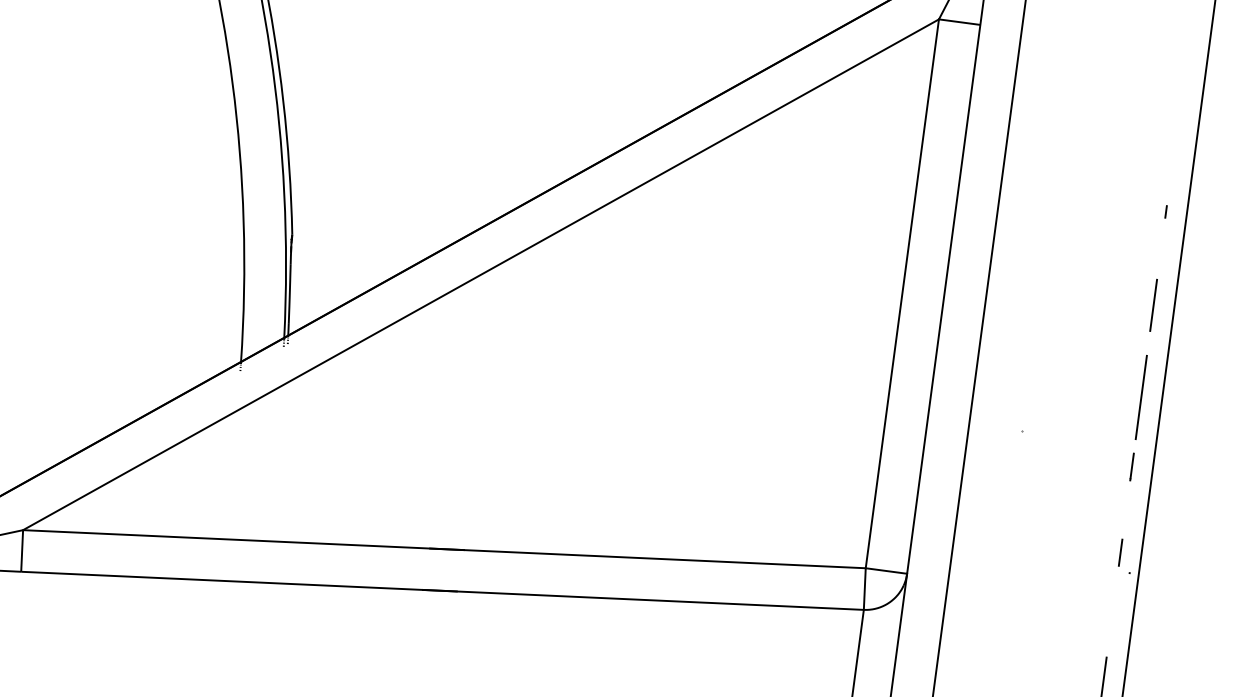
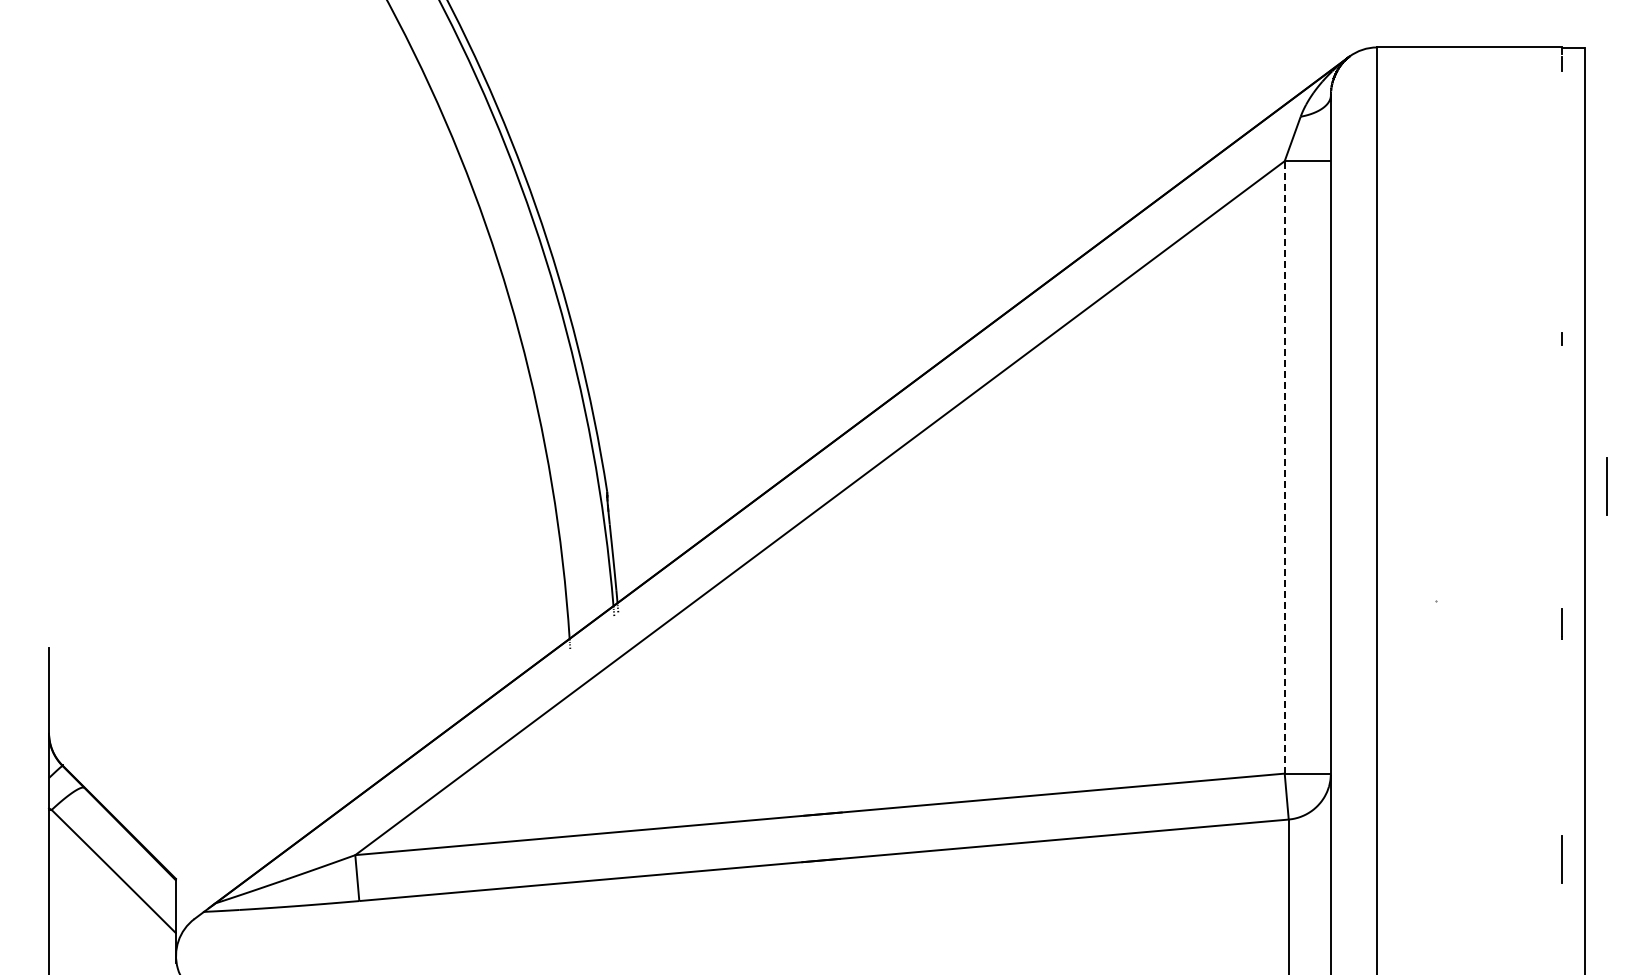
line: (902, 292) -> (1284, 466), solid -> dashed
line: (1153, 305) -> (1606, 486), moved
line: (1141, 396) -> (1561, 545), removed
line: (1120, 551) -> (1561, 718), removed

